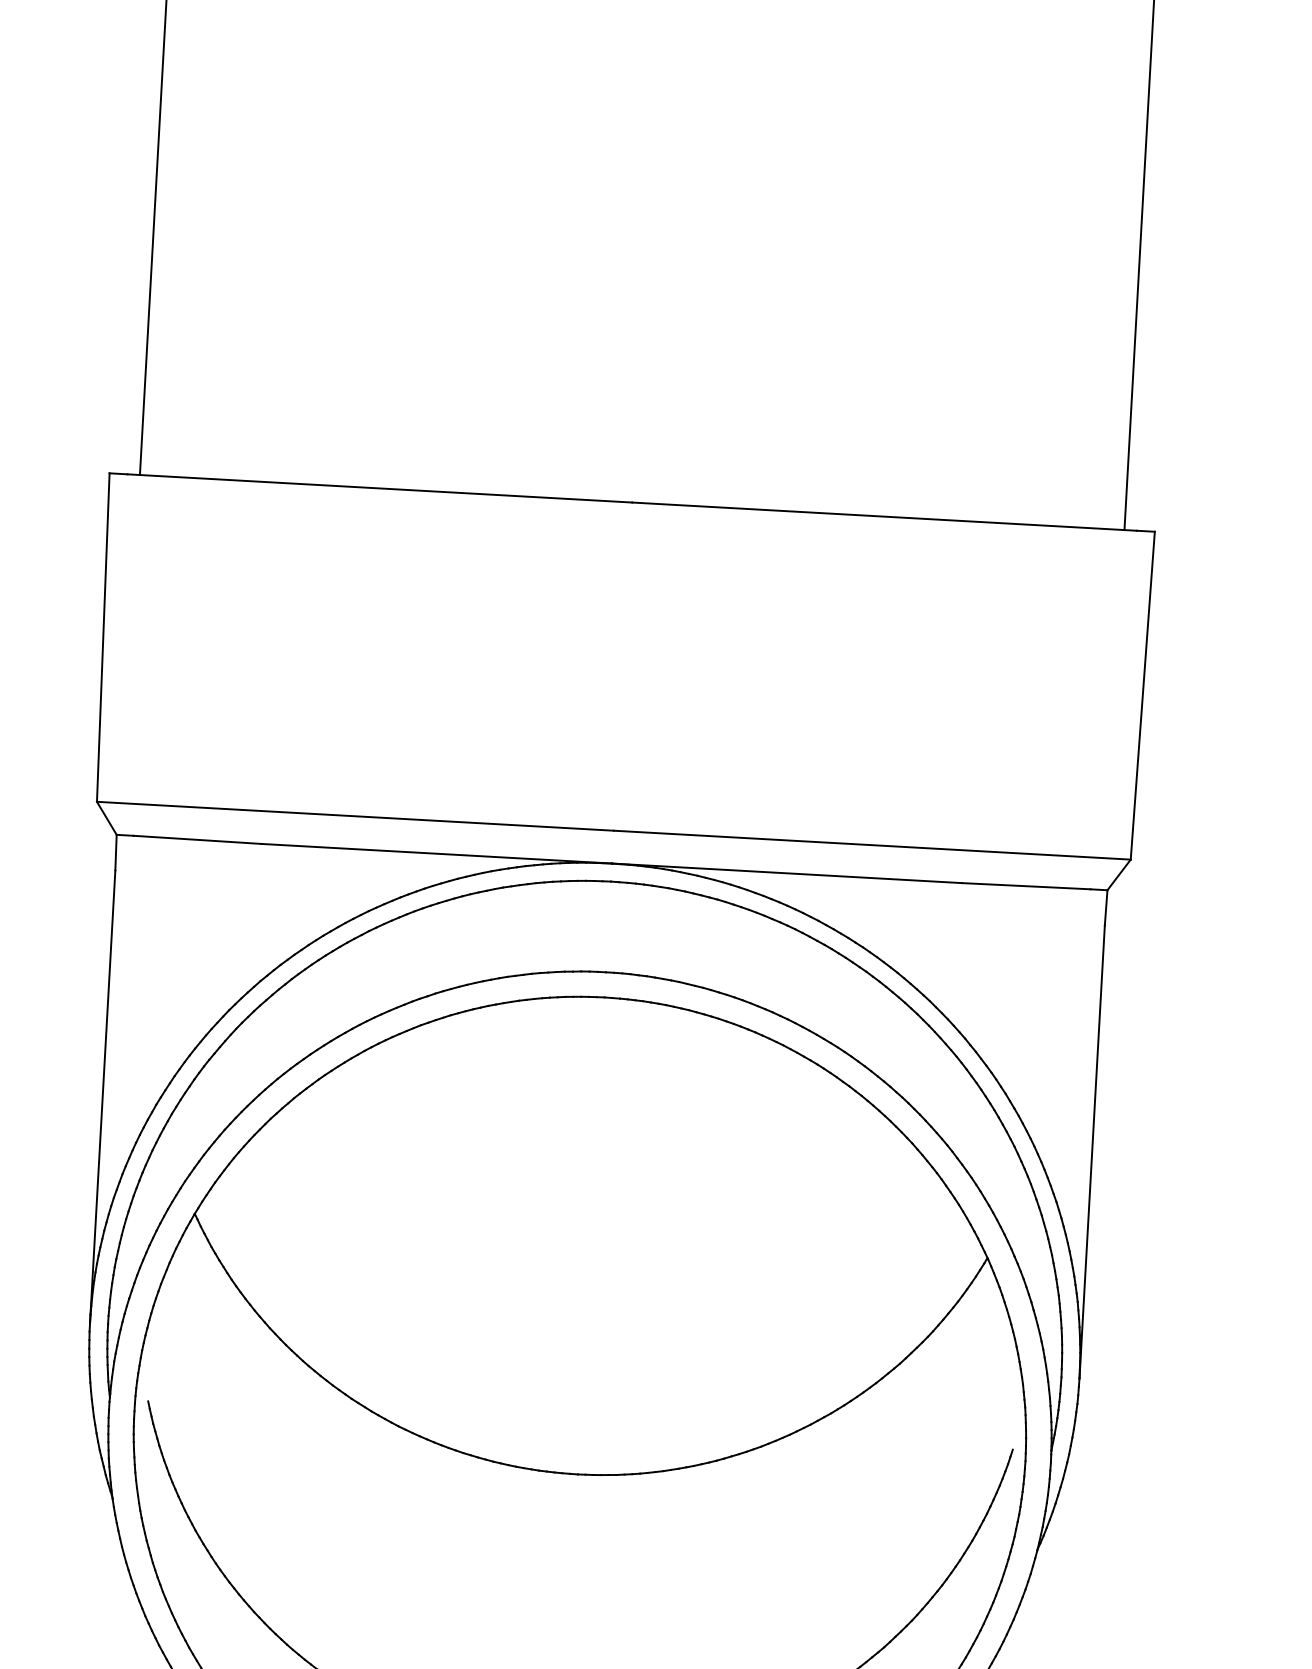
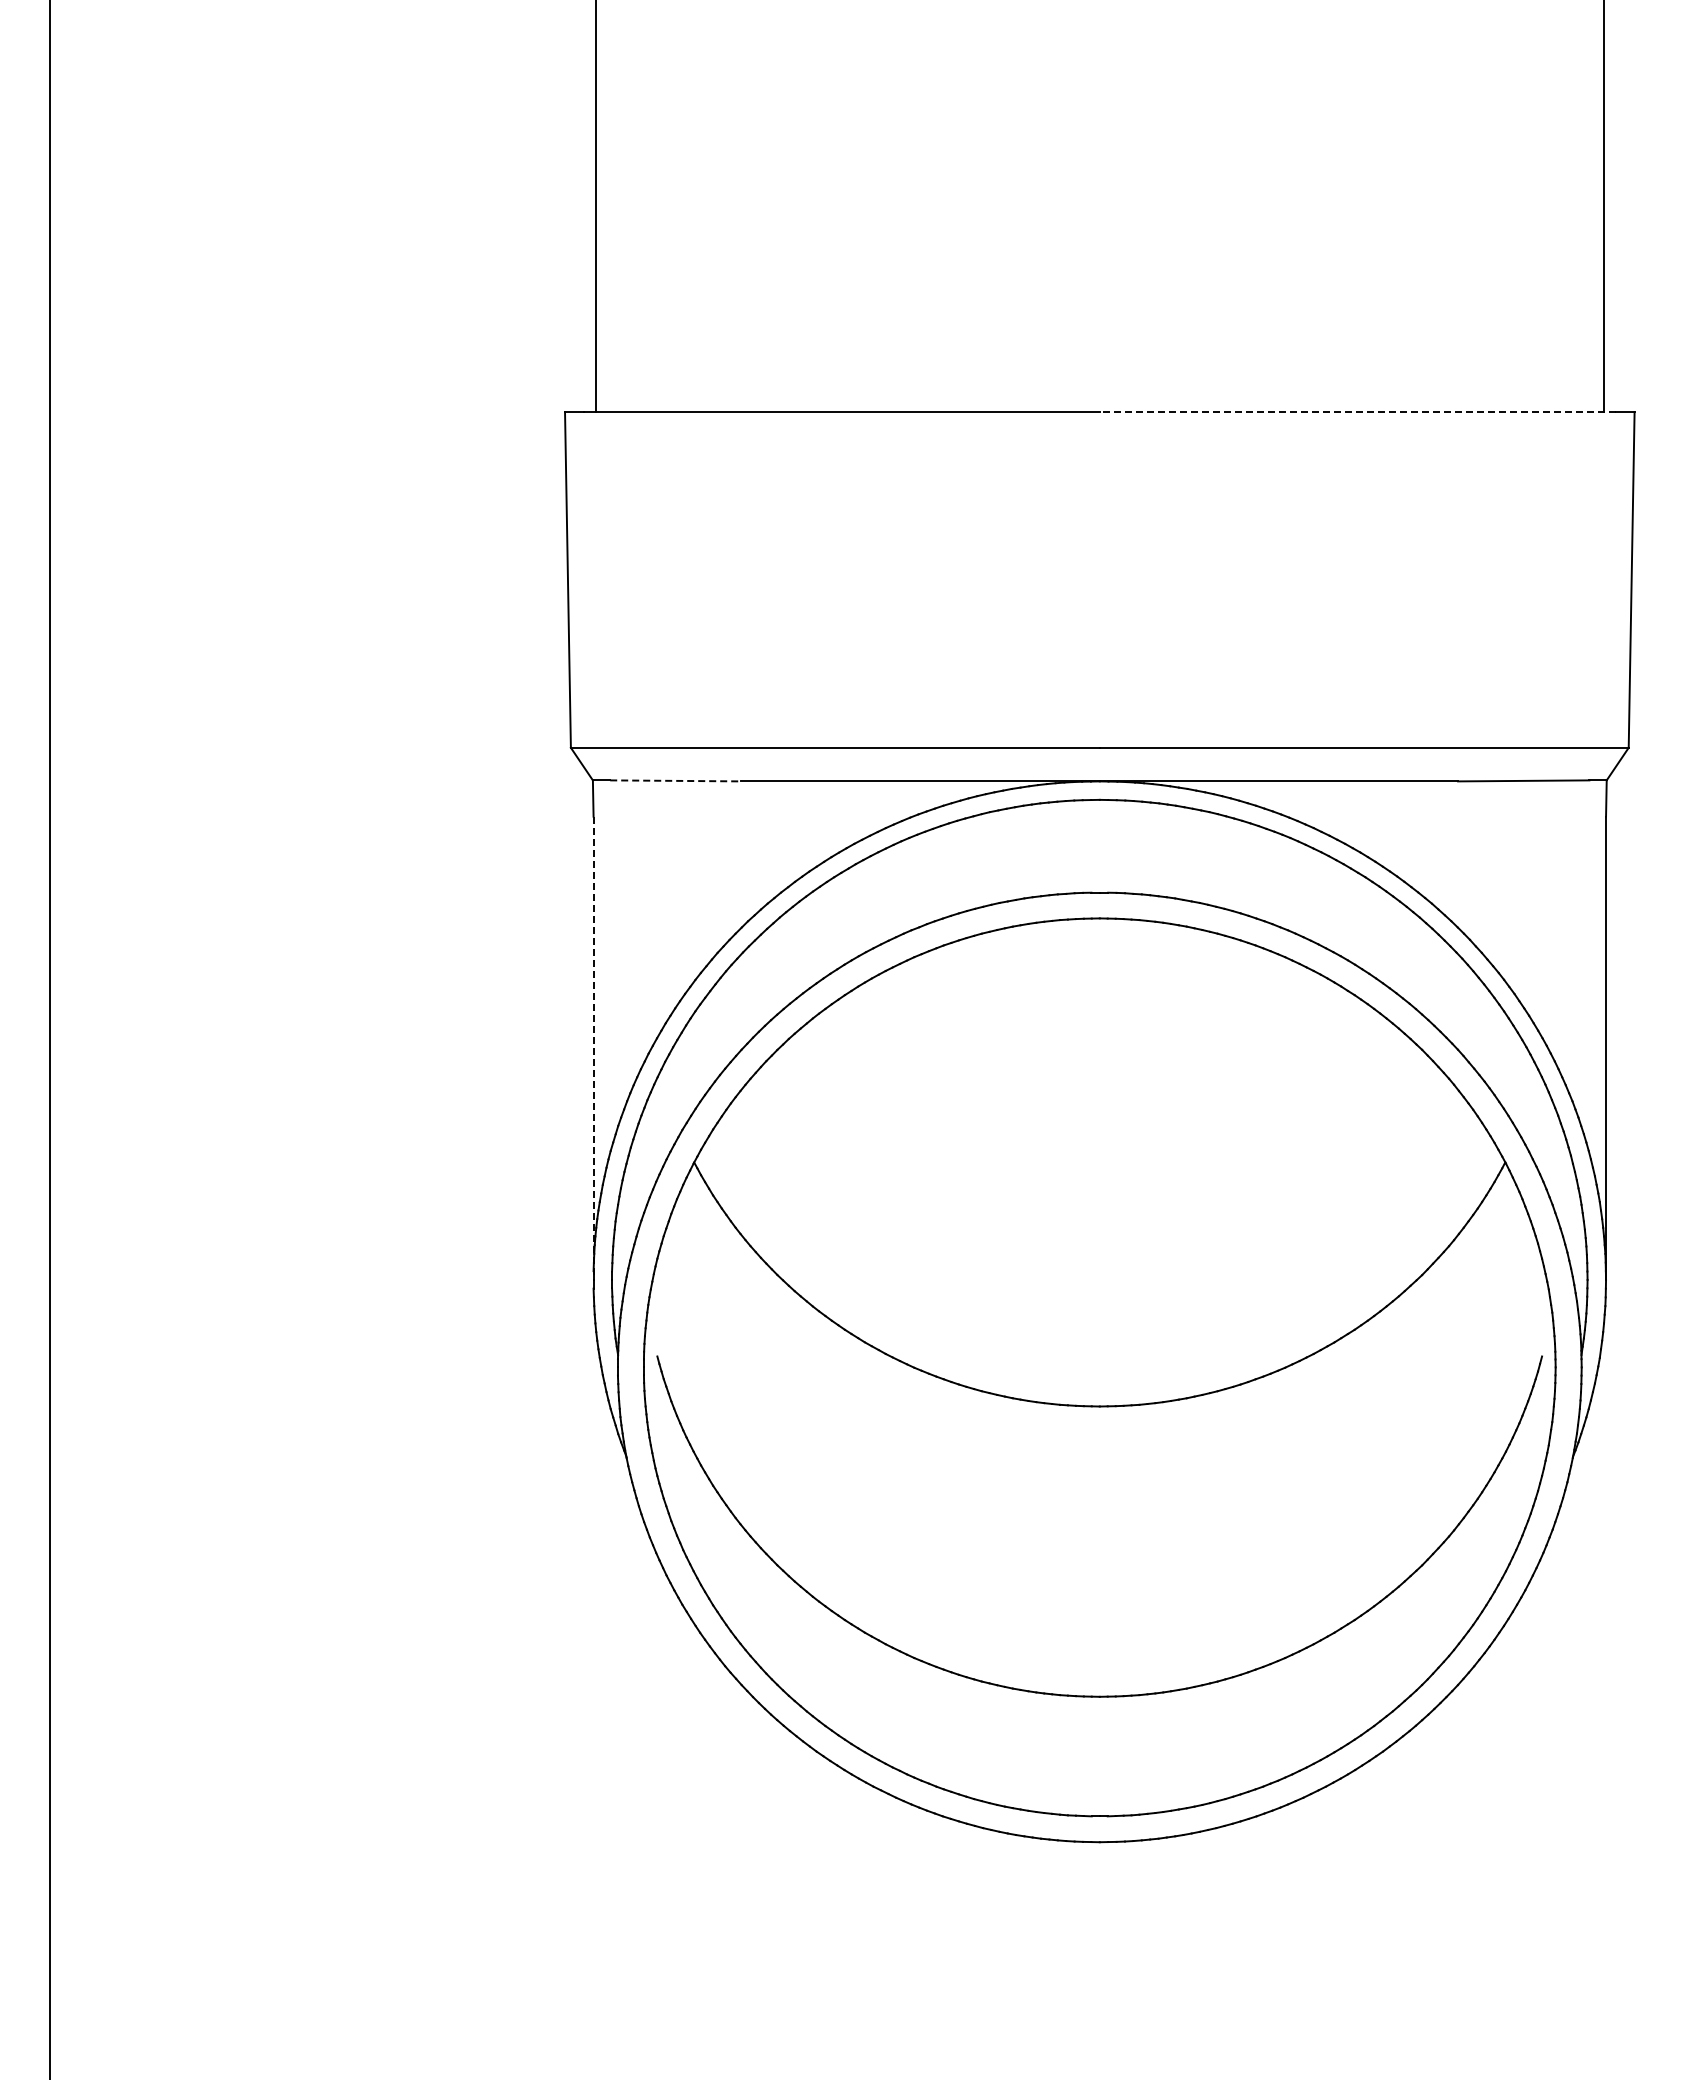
line: (884, 517) -> (1357, 412), solid -> dashed
line: (197, 839) -> (675, 780), solid -> dashed
line: (102, 1096) -> (593, 1048), solid -> dashed

